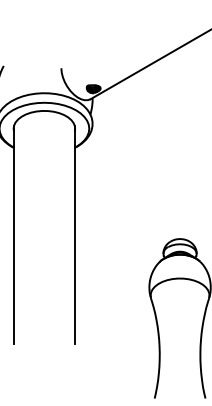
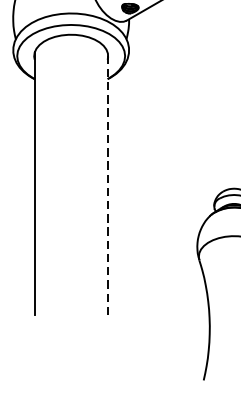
line: (74, 234) -> (107, 183), solid -> dashed

